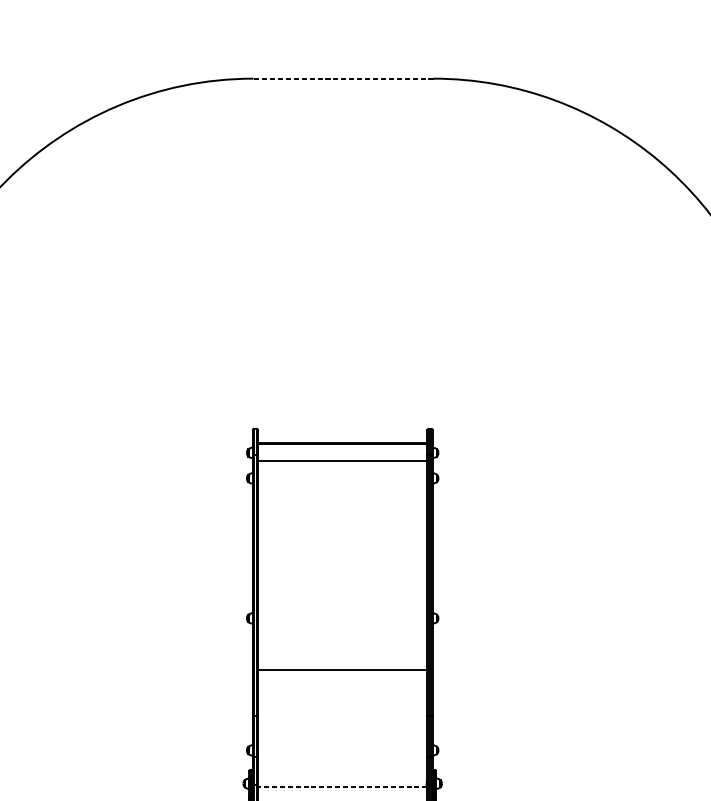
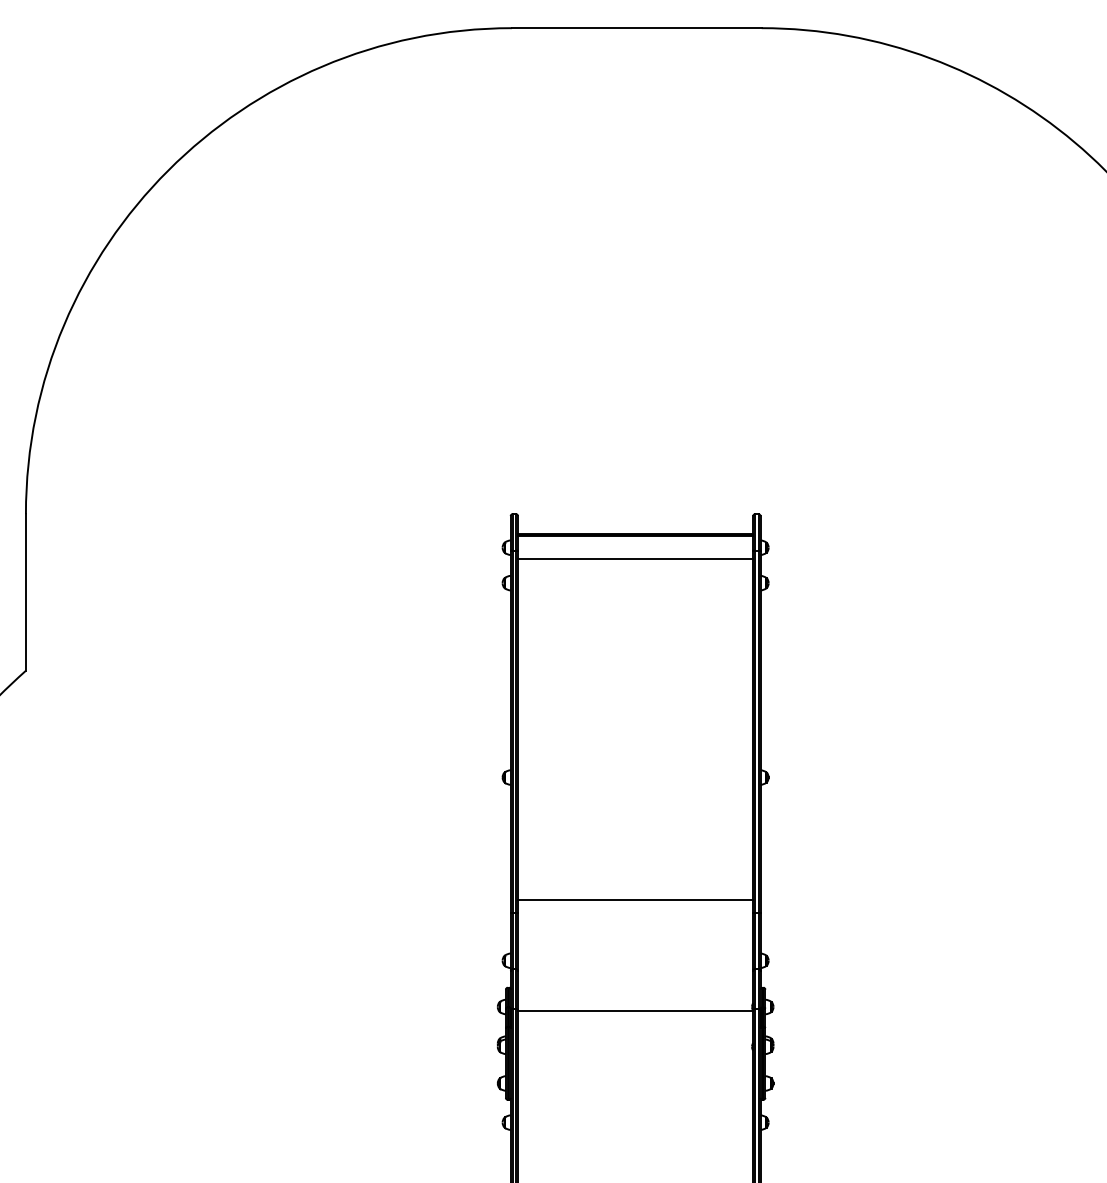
line: (343, 78) -> (636, 28), dashed -> solid
line: (342, 670) -> (635, 900), moved
line: (342, 786) -> (635, 1011), dashed -> solid

